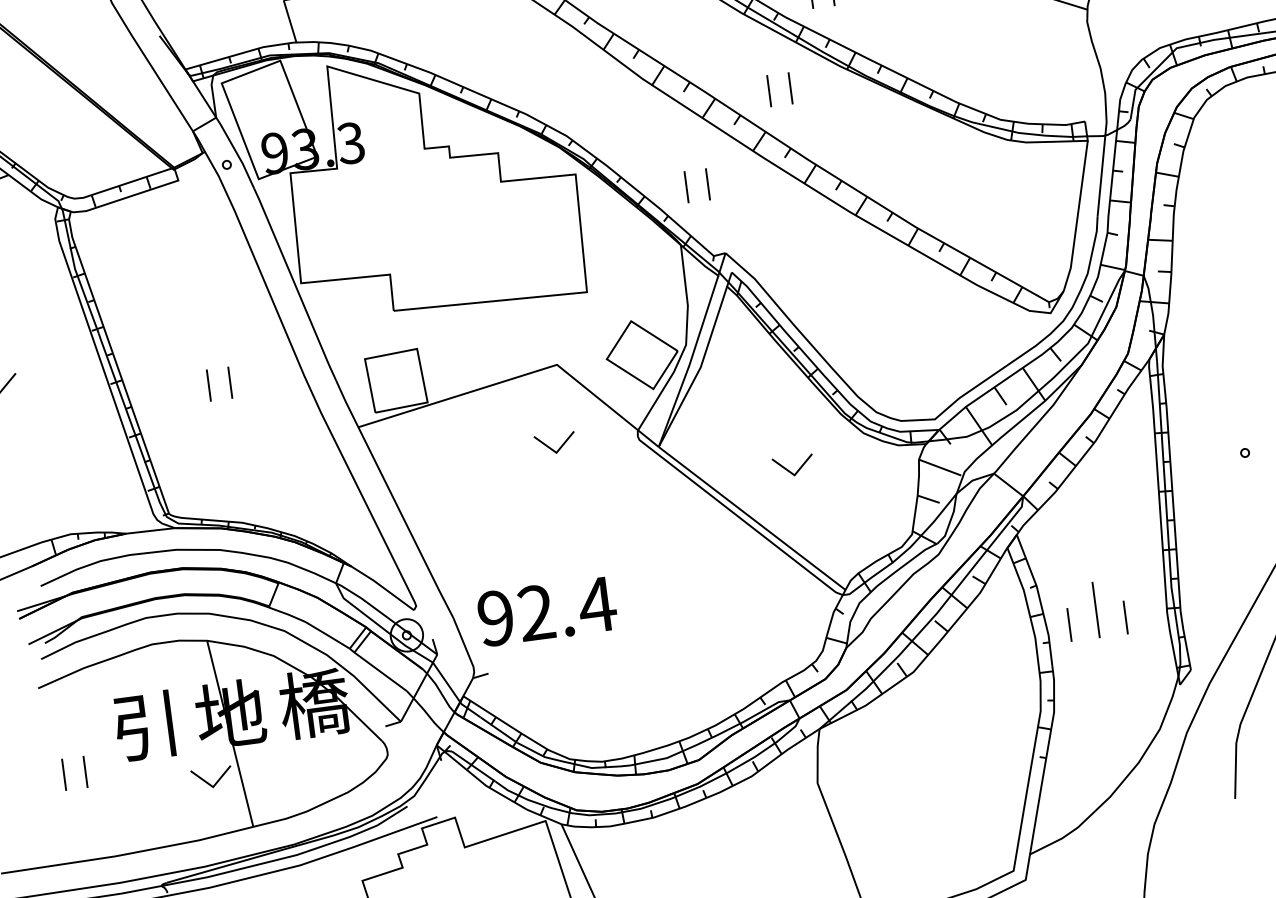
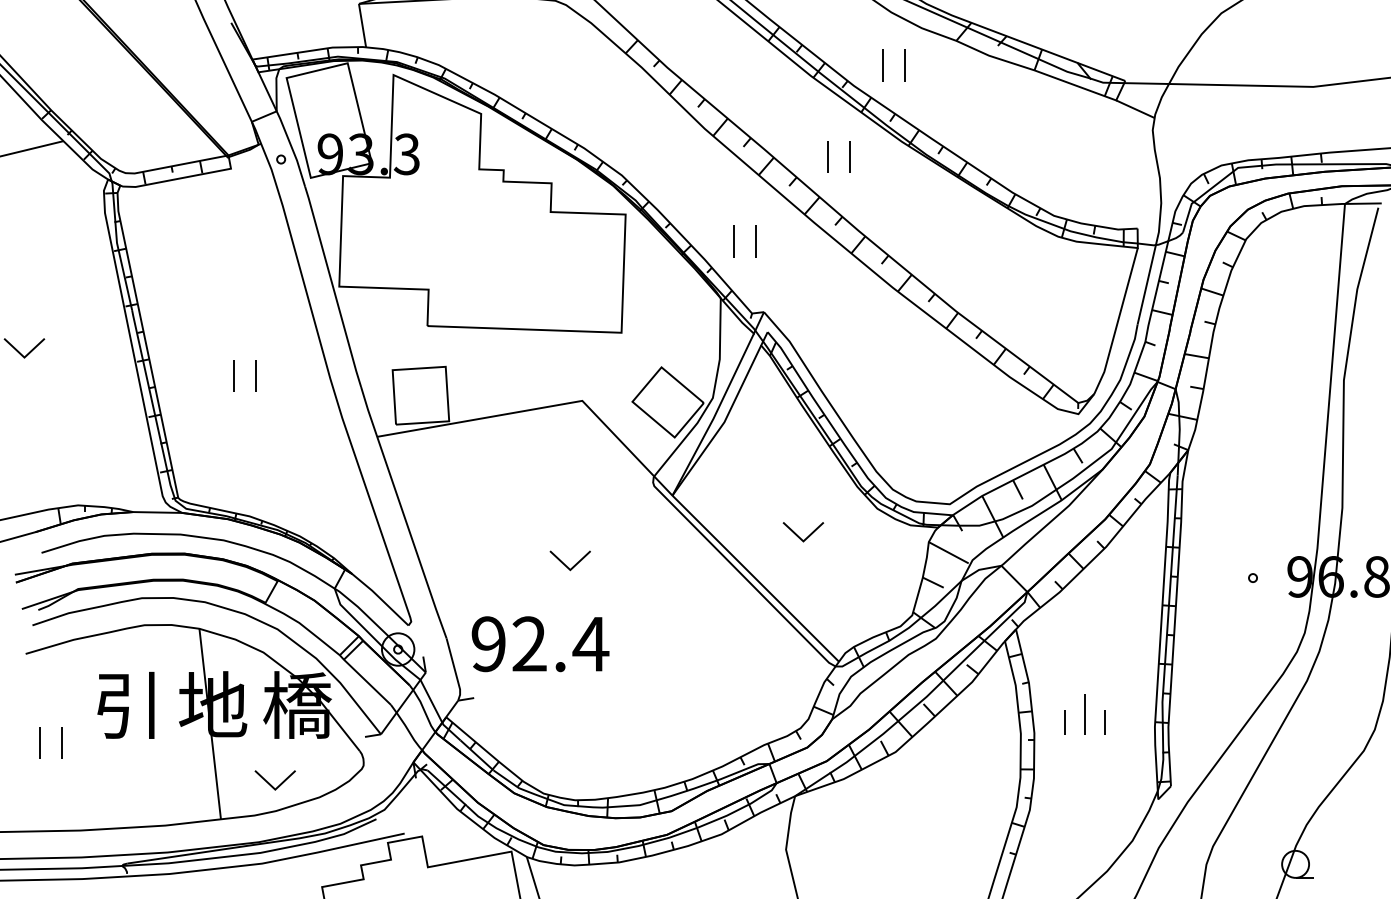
part: (554, 443) -> (569, 560), moved
part: (1095, 610) -> (1084, 714), size x0.71
part: (211, 778) -> (274, 780), moved

